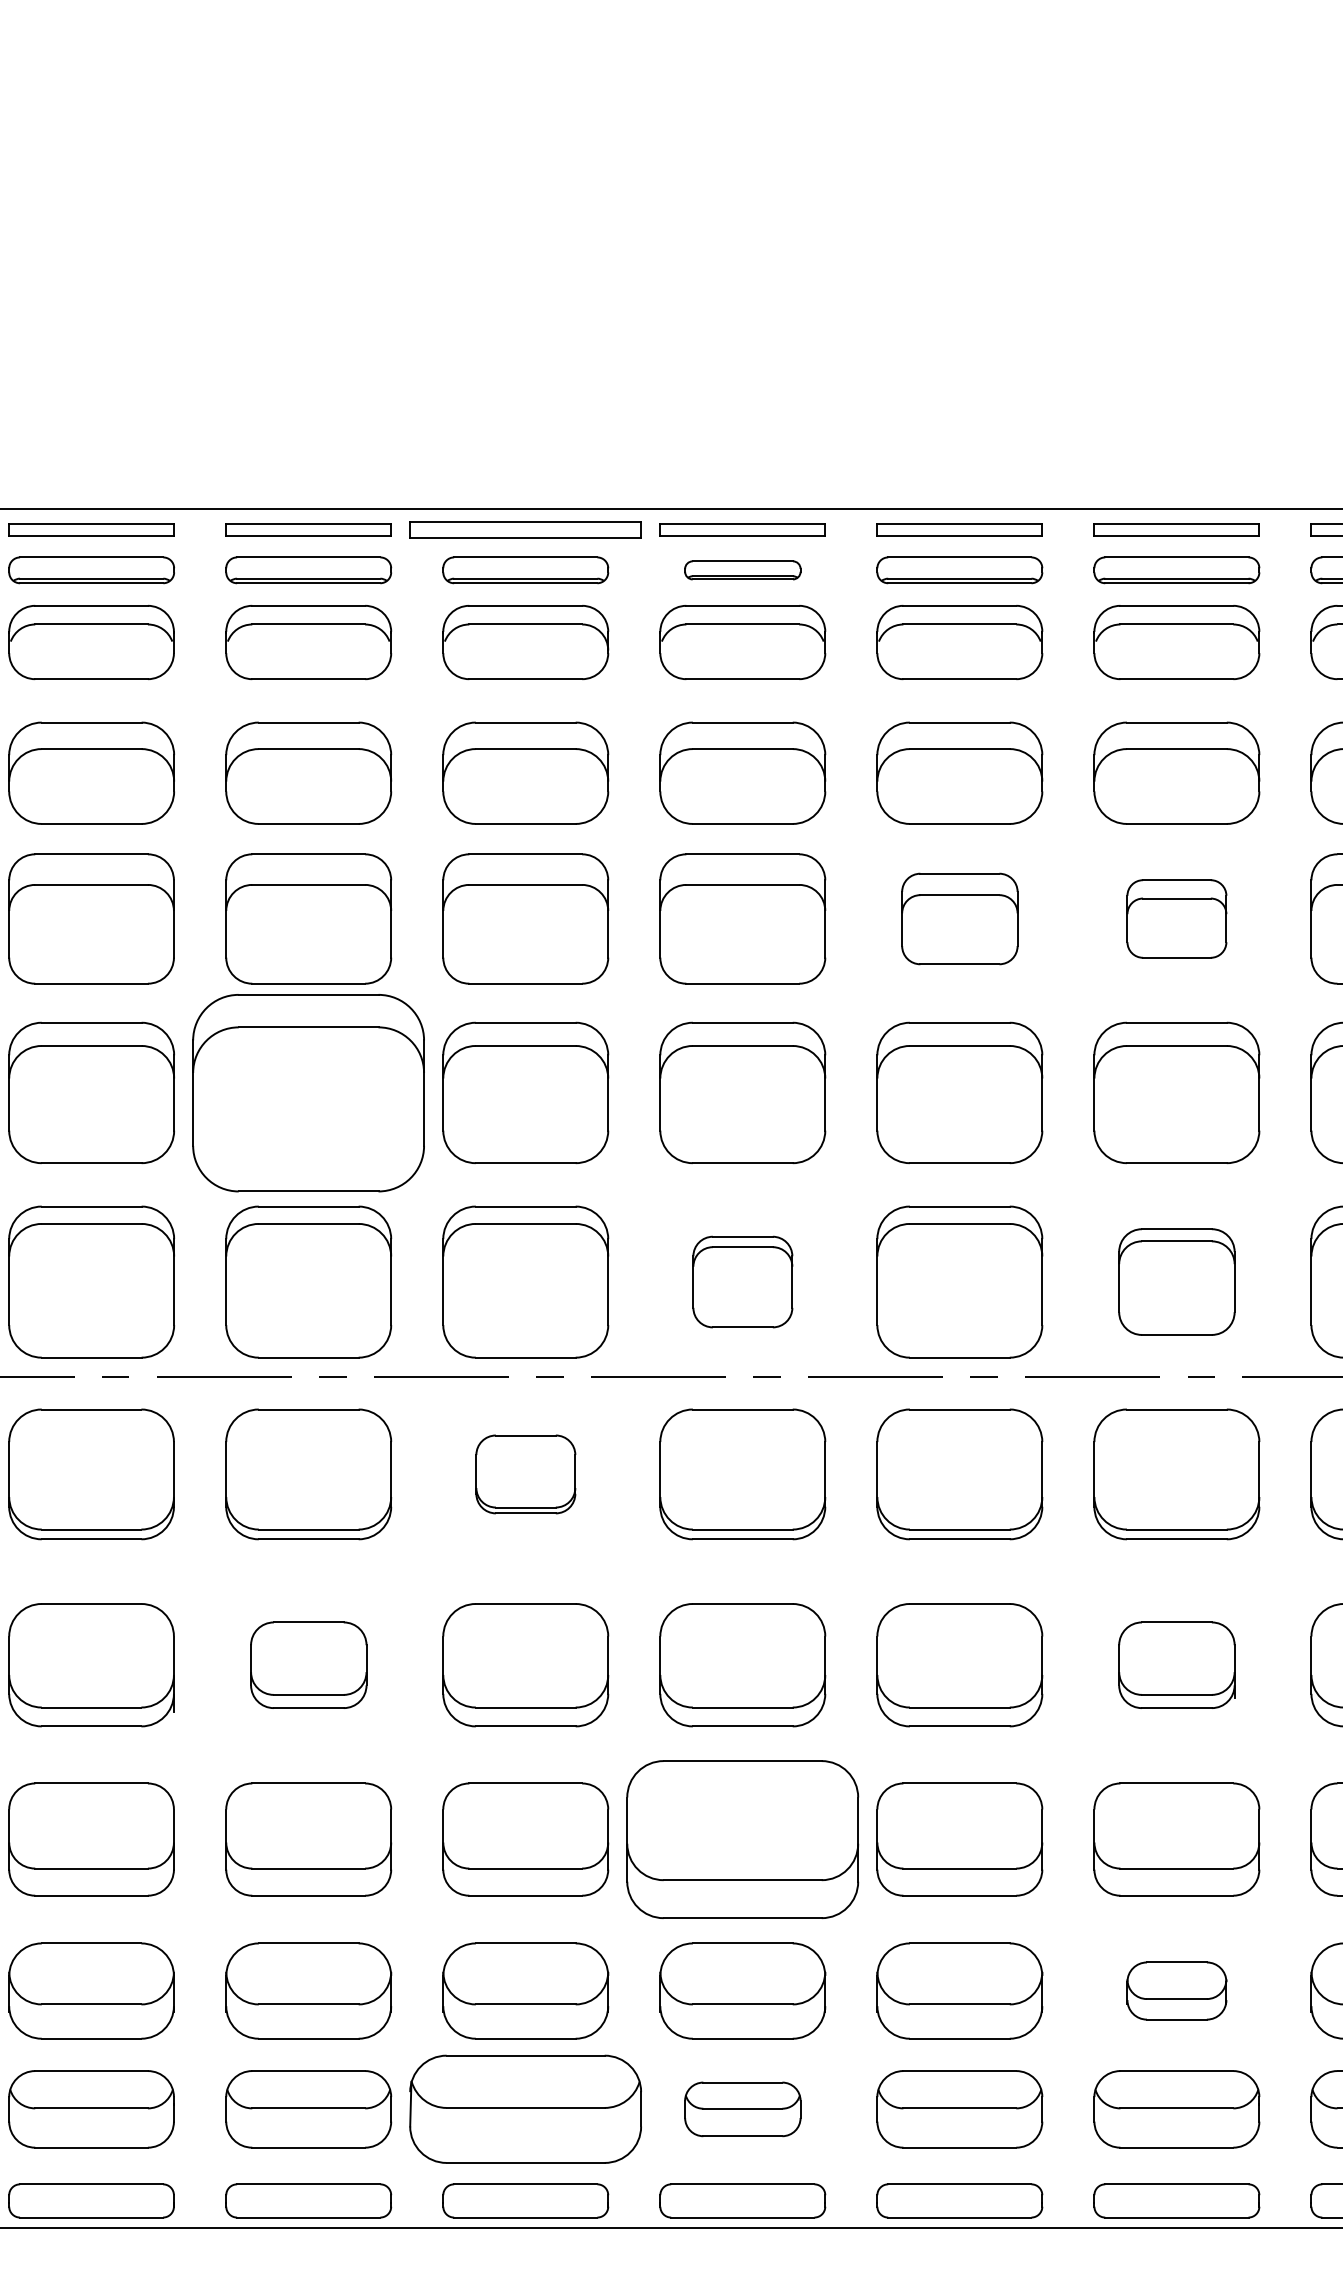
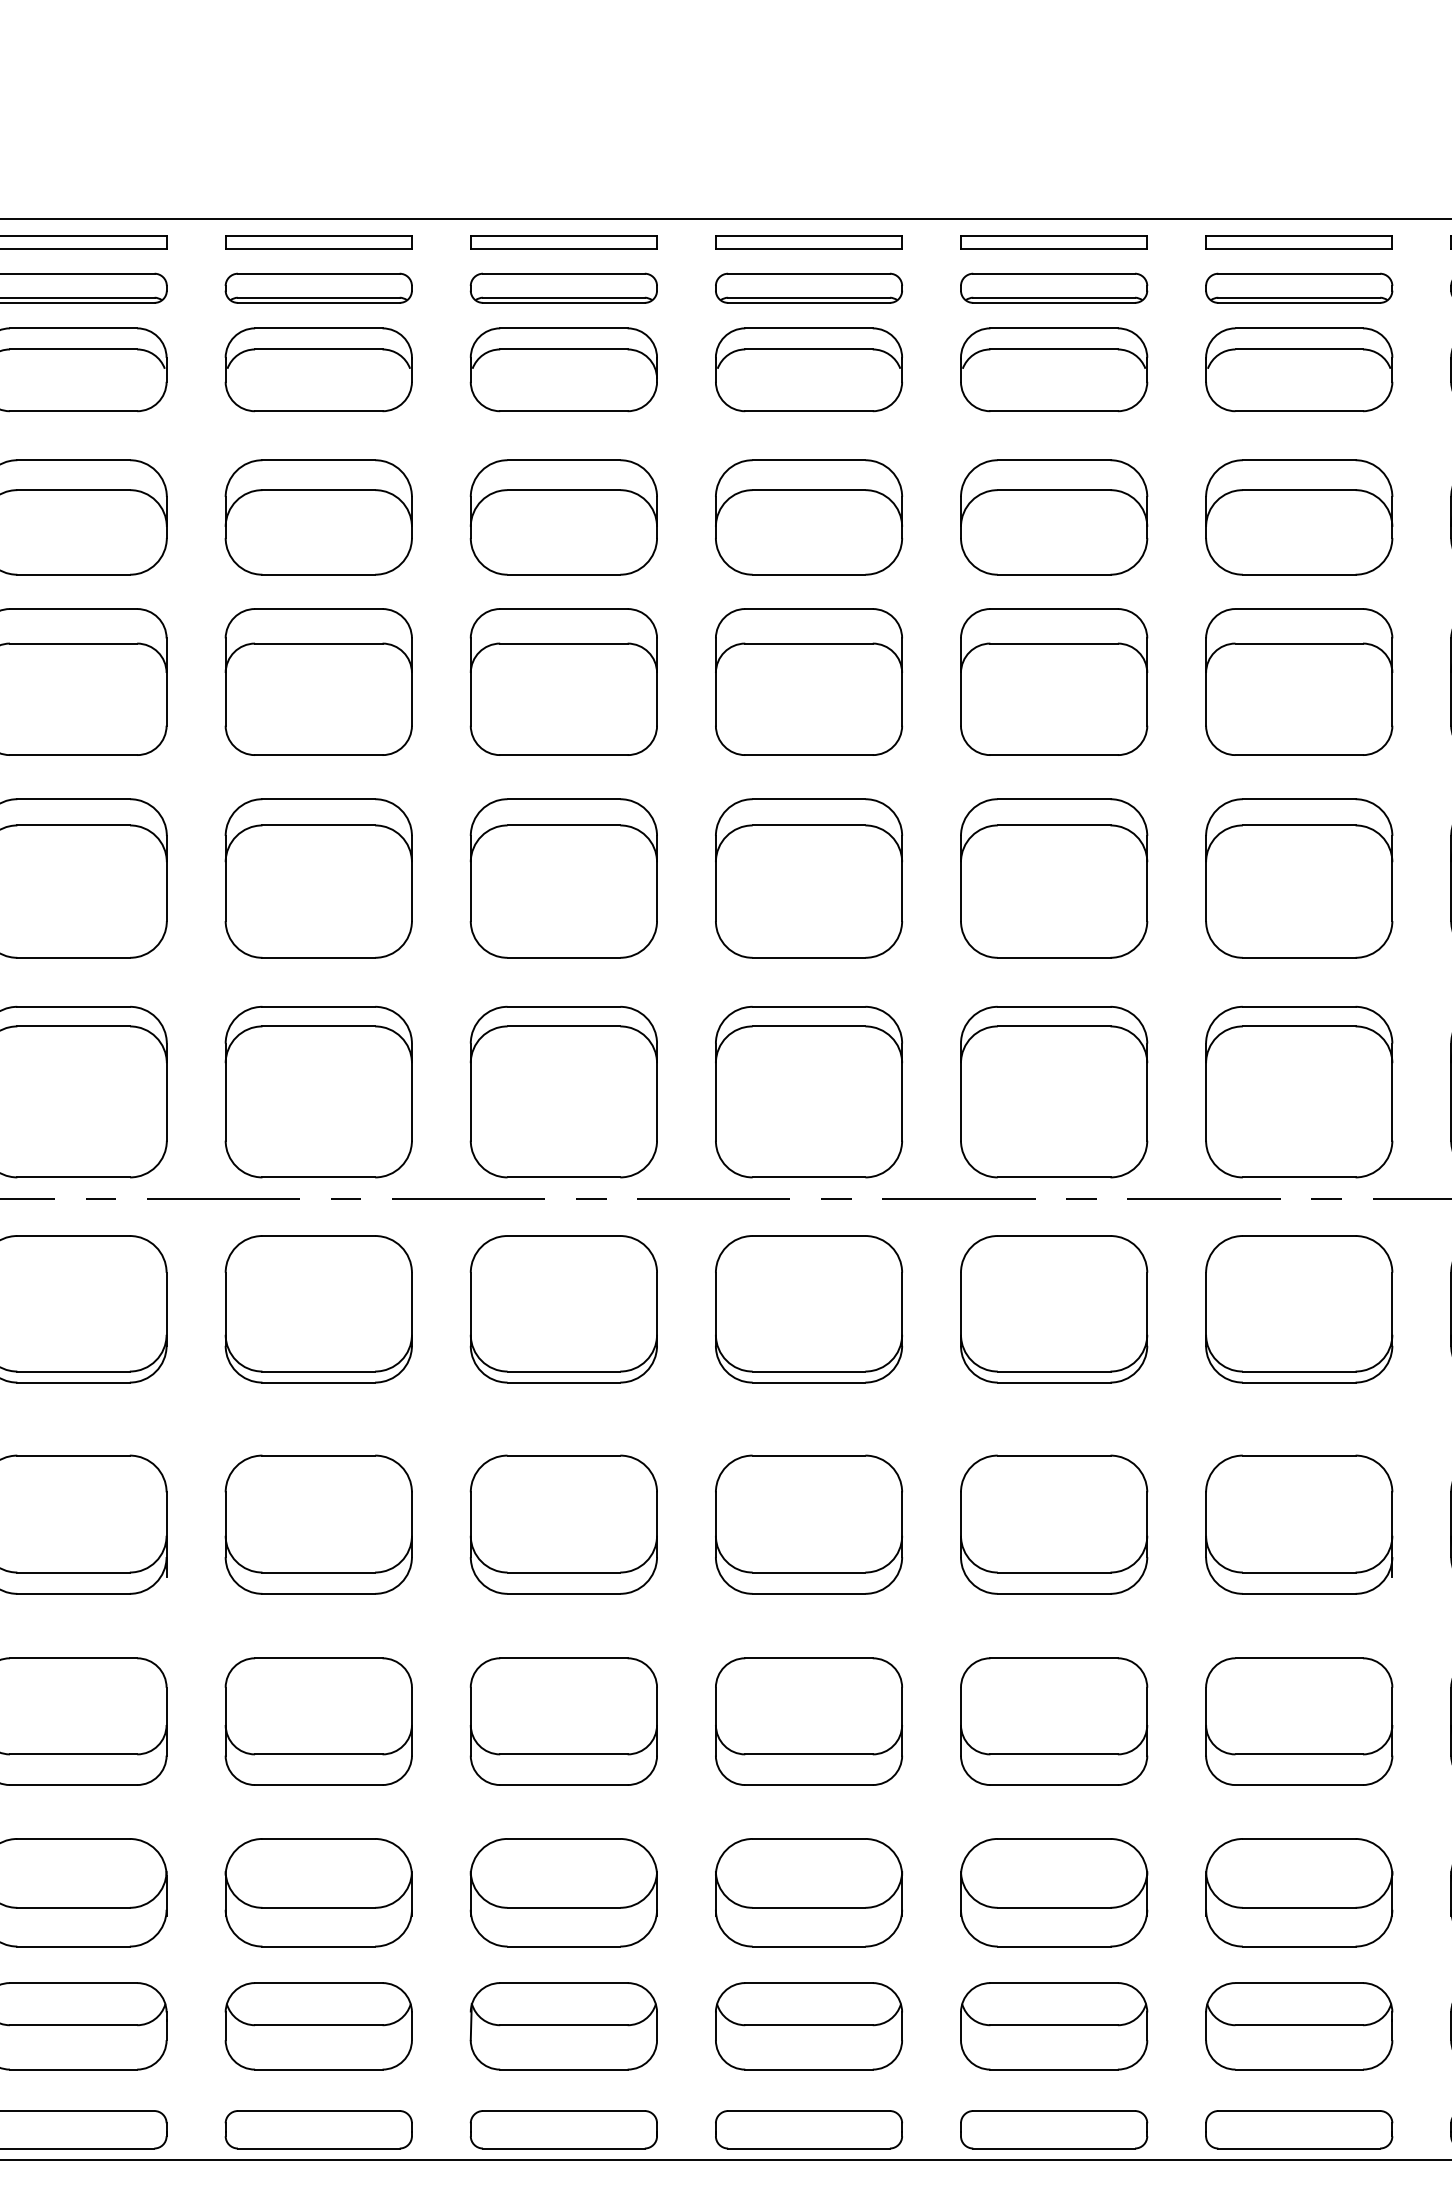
part: (525, 529) -> (563, 242), size x0.71
part: (742, 570) -> (808, 288), size x1.43
part: (959, 918) -> (1053, 681), size x1.43
part: (1176, 918) -> (1298, 681), size x1.67
part: (308, 1092) -> (318, 877), size x0.71
part: (742, 1281) -> (808, 1091), size x1.67
part: (1176, 1281) -> (1298, 1091), size x1.43
part: (525, 1474) -> (563, 1309), size x1.67
part: (308, 1665) -> (318, 1525), size x1.43
part: (1176, 1665) -> (1298, 1525), size x1.43
part: (742, 1839) -> (808, 1721), size x0.71
part: (1176, 1990) -> (1298, 1892), size x1.67
part: (525, 2109) -> (563, 2026), size x0.71
part: (742, 2109) -> (808, 2026), size x1.43

